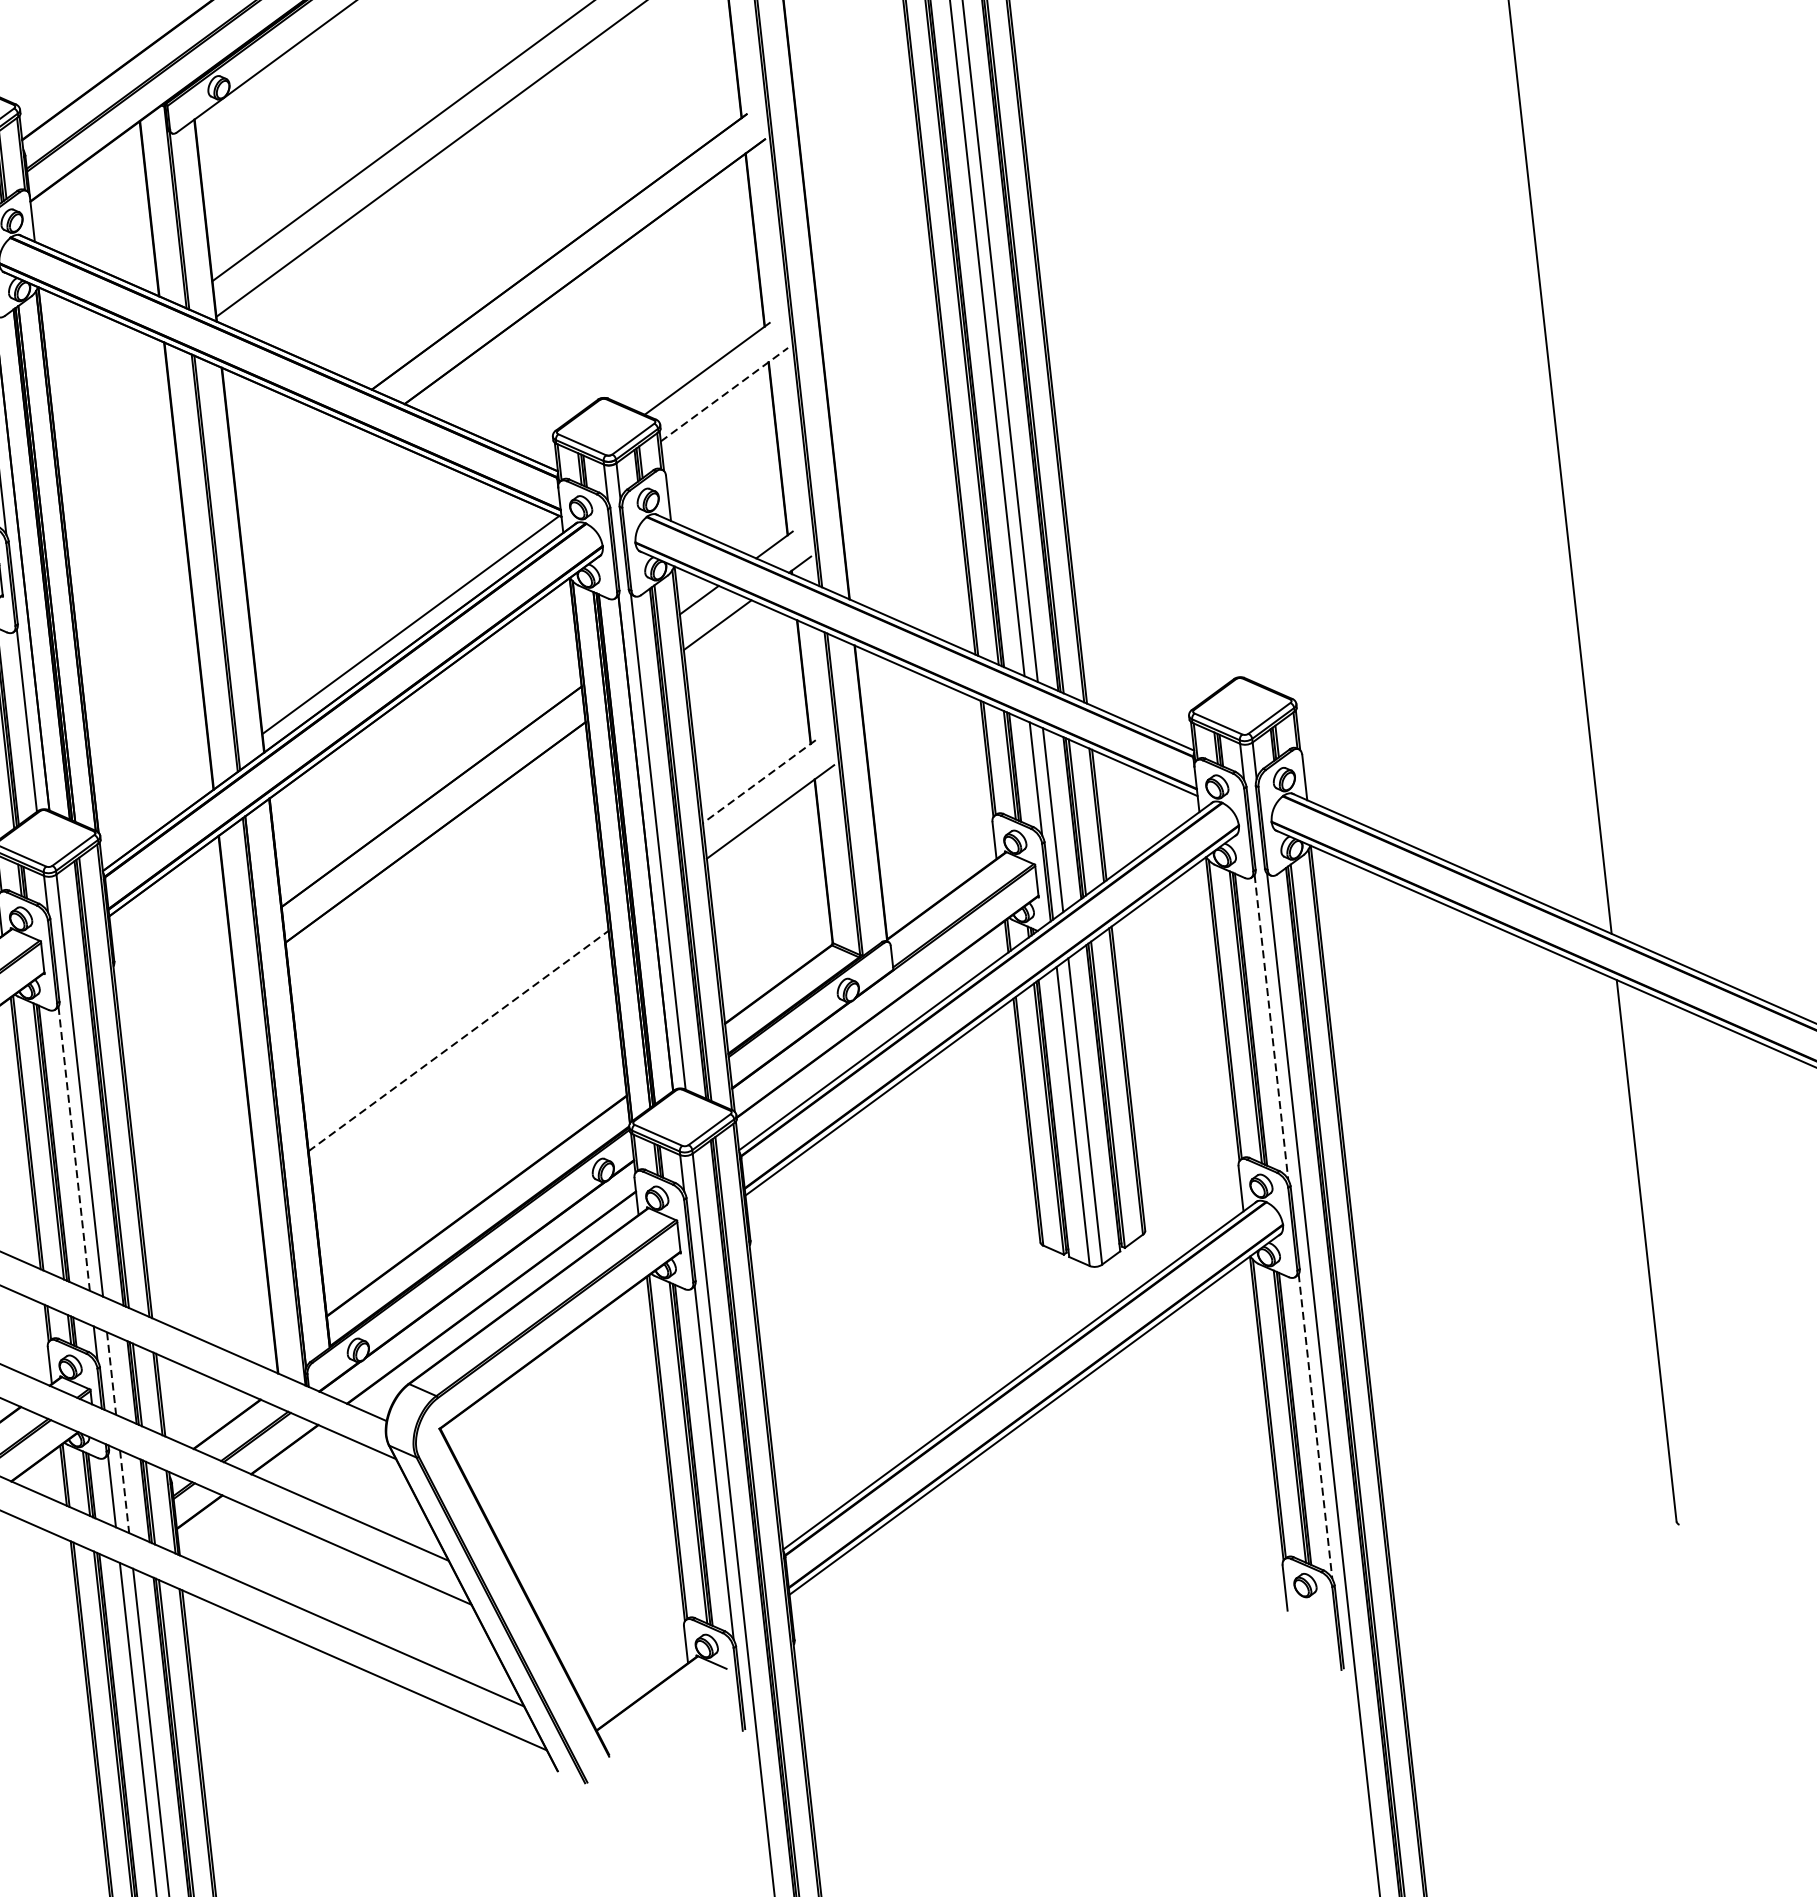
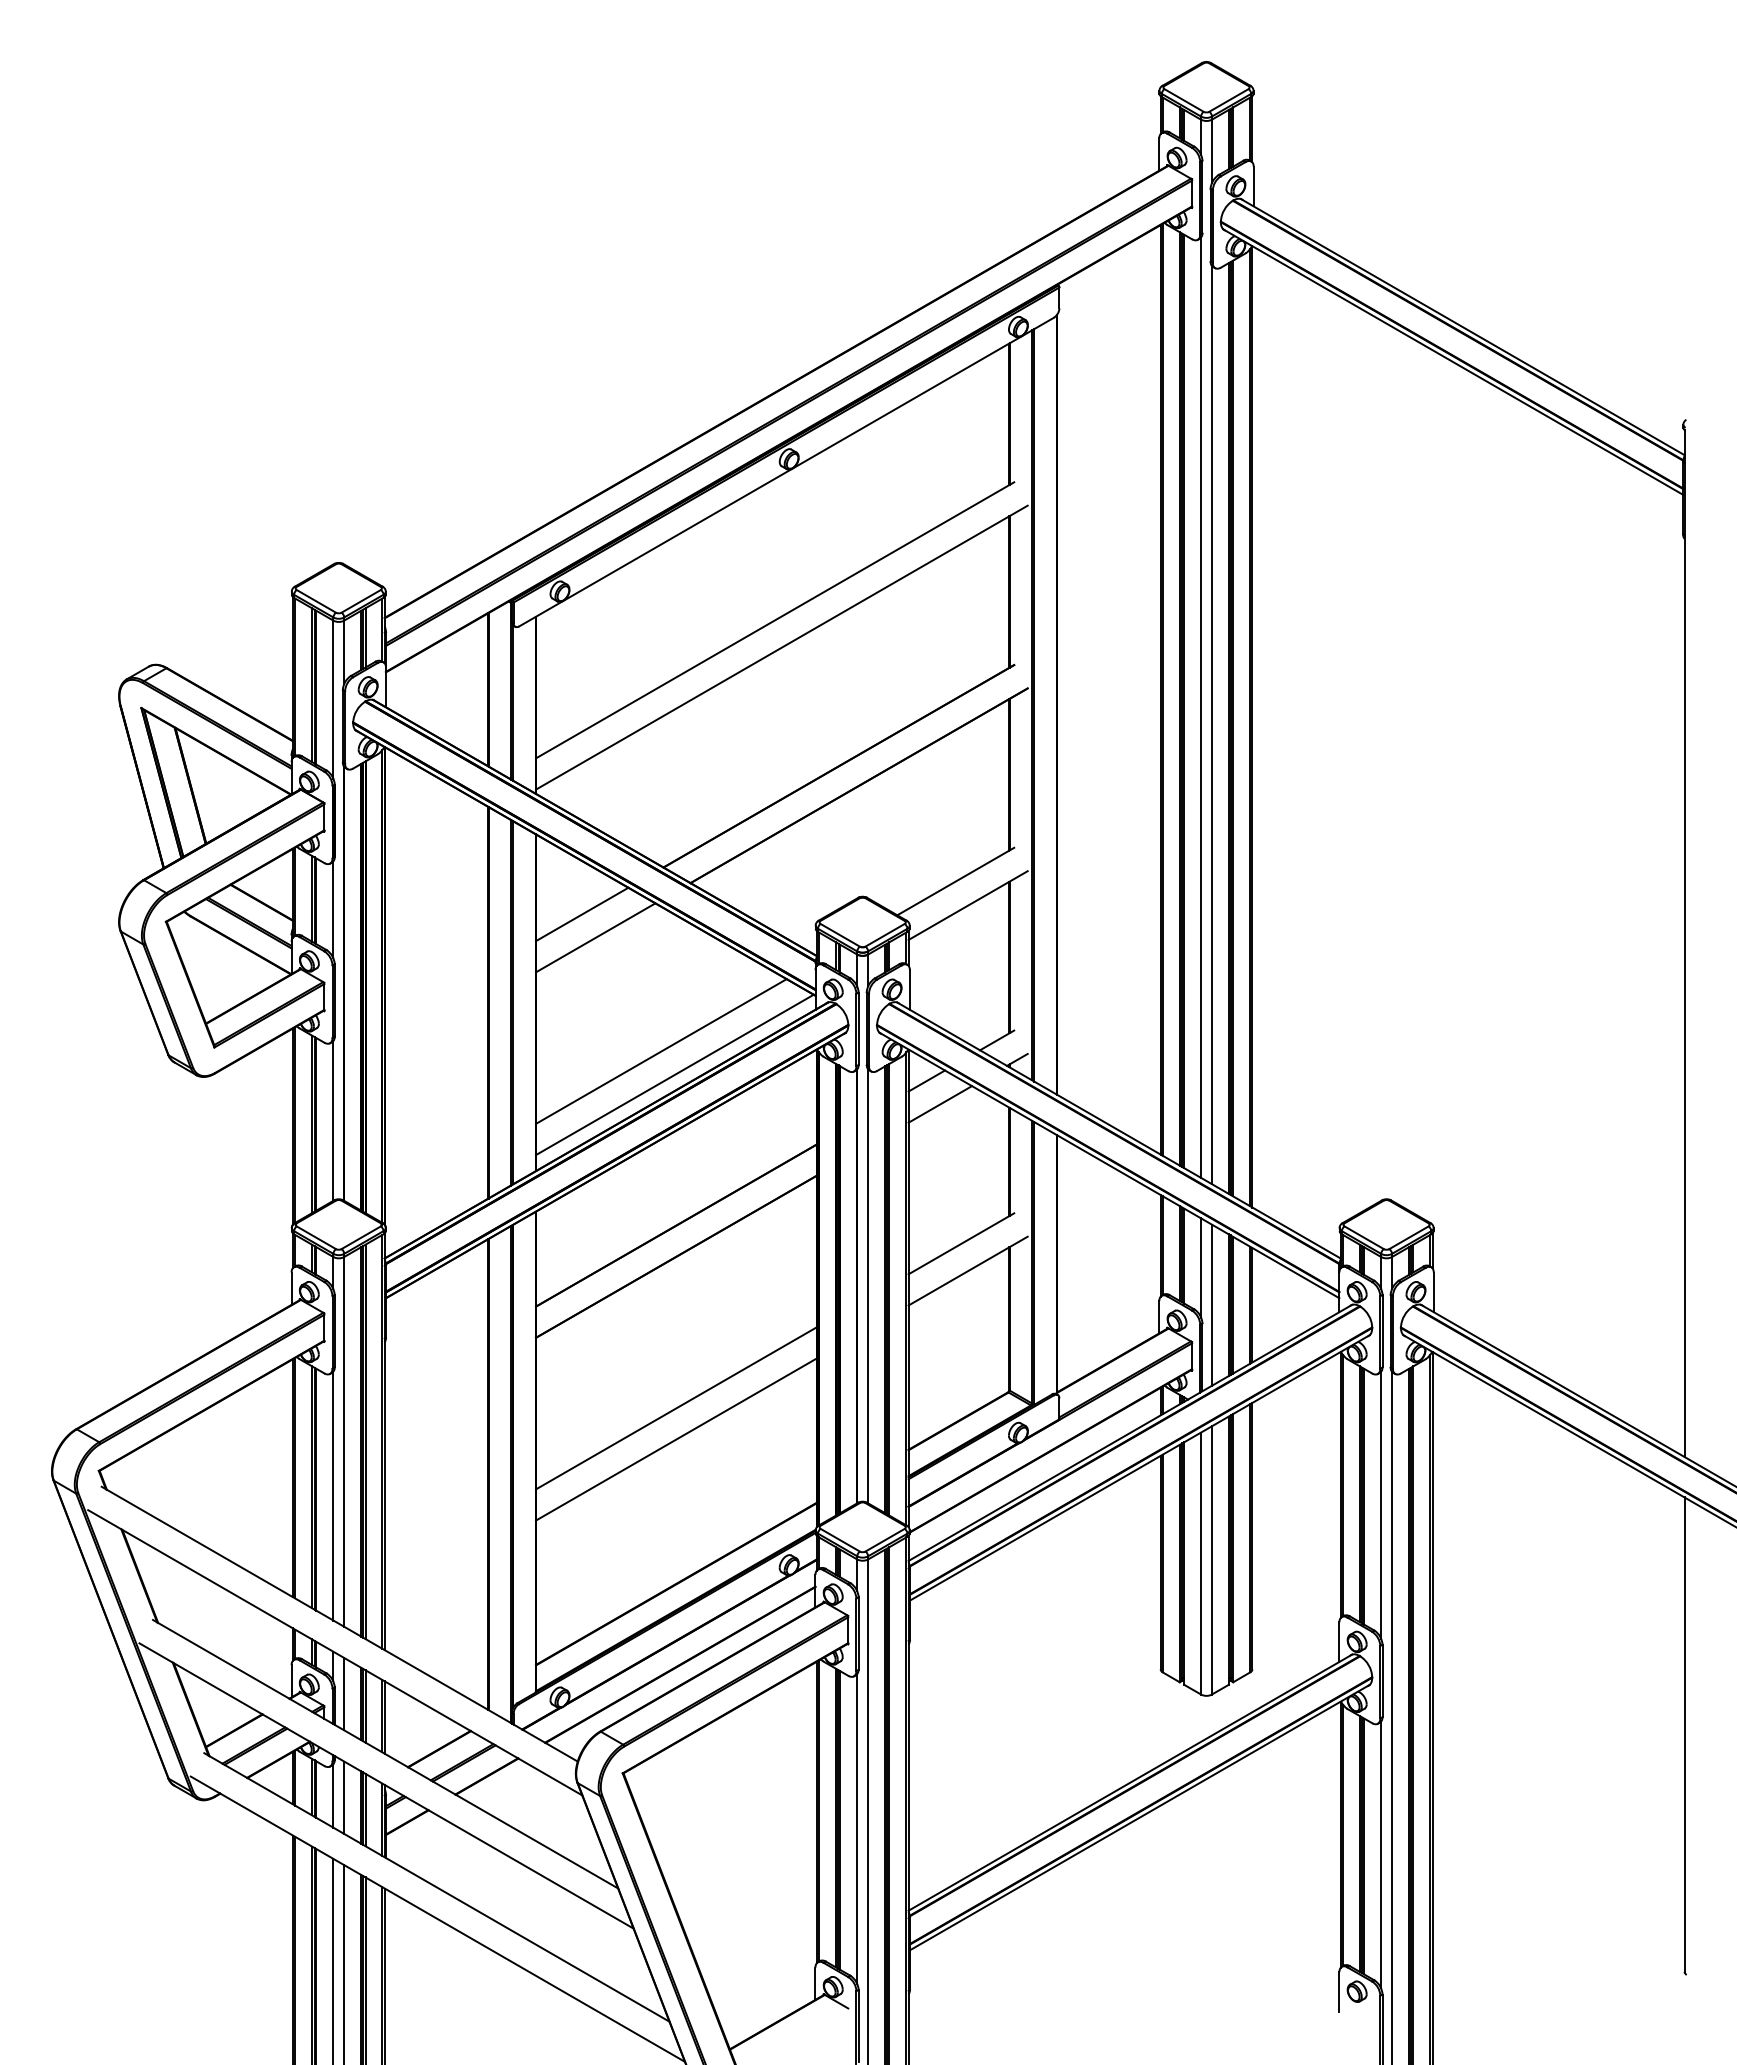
line: (724, 394) -> (968, 905), dashed -> solid
line: (284, 453) -> (581, 914), added
line: (303, 478) -> (595, 937), added
line: (391, 600) -> (660, 1051), added
line: (759, 781) -> (961, 1243), dashed -> solid
line: (454, 1005) -> (676, 1408), added
line: (1271, 1027) -> (1381, 1505), dashed -> solid
line: (458, 1040) -> (676, 1439), dashed -> solid
line: (74, 1149) -> (333, 1496), dashed -> solid
line: (111, 1373) -> (344, 1694), dashed -> solid
line: (1316, 1427) -> (1381, 1855), dashed -> solid
line: (125, 1492) -> (344, 1798), dashed -> solid

